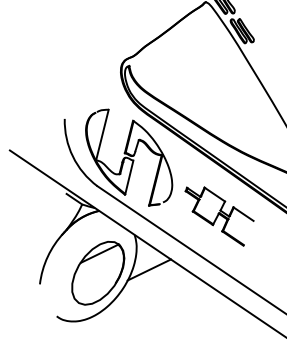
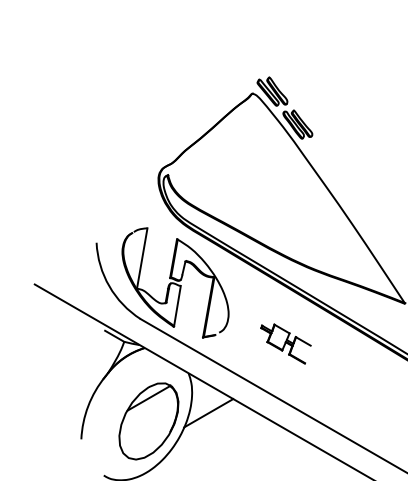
part: (218, 215) -> (285, 343), size x0.6

